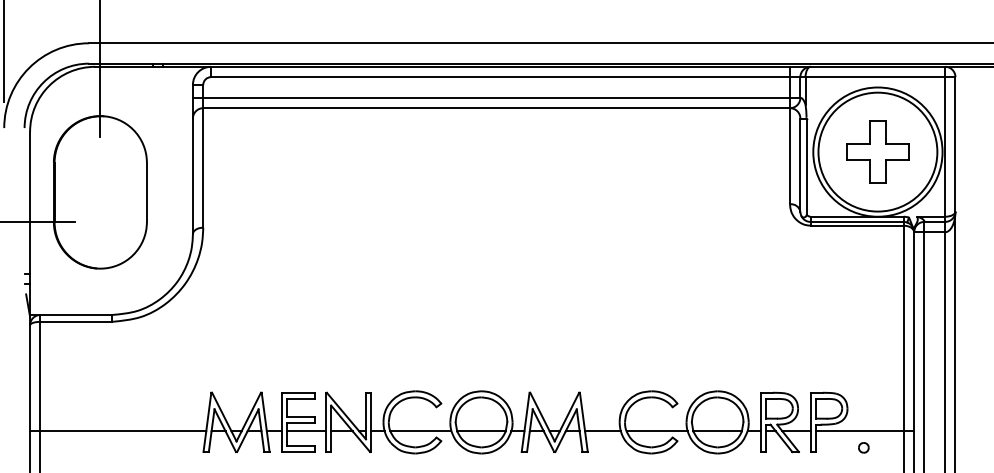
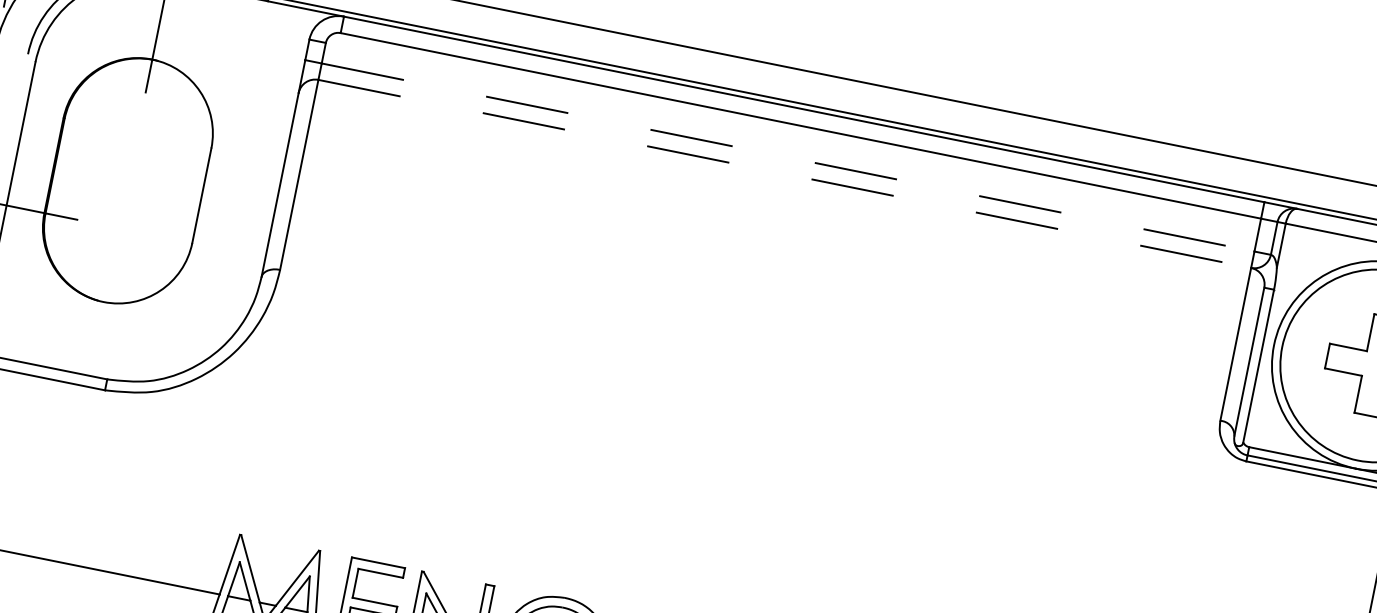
line: (497, 97) -> (789, 157), solid -> dashed
line: (497, 108) -> (786, 174), solid -> dashed

